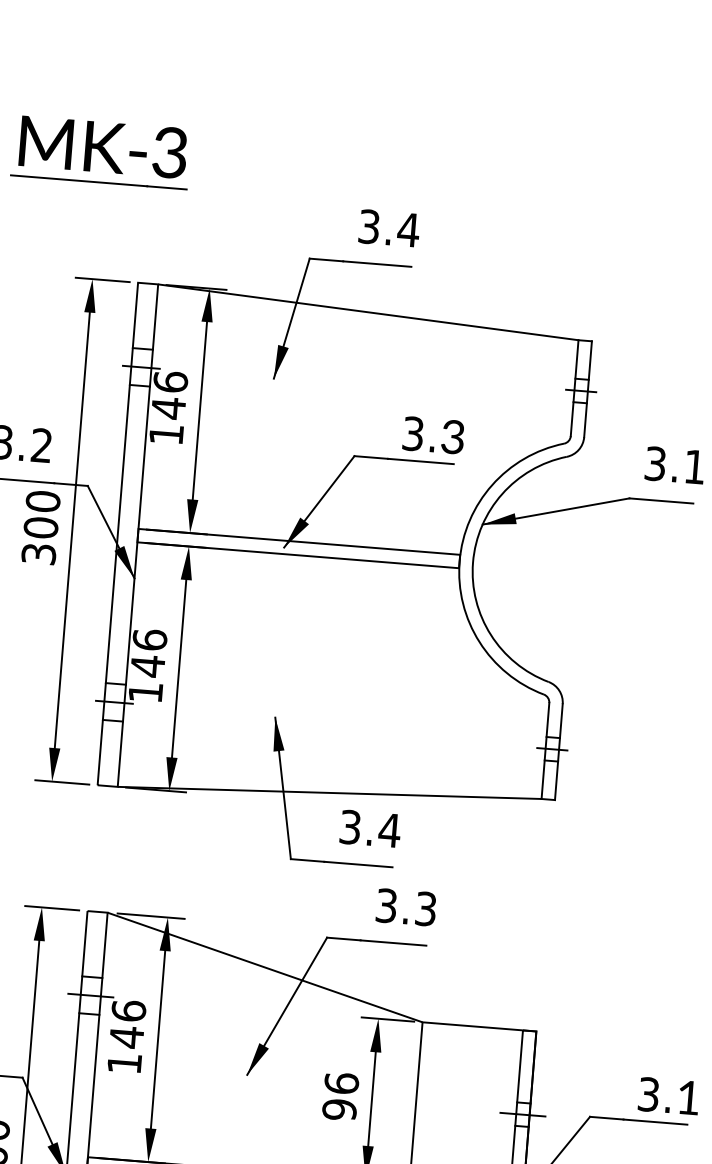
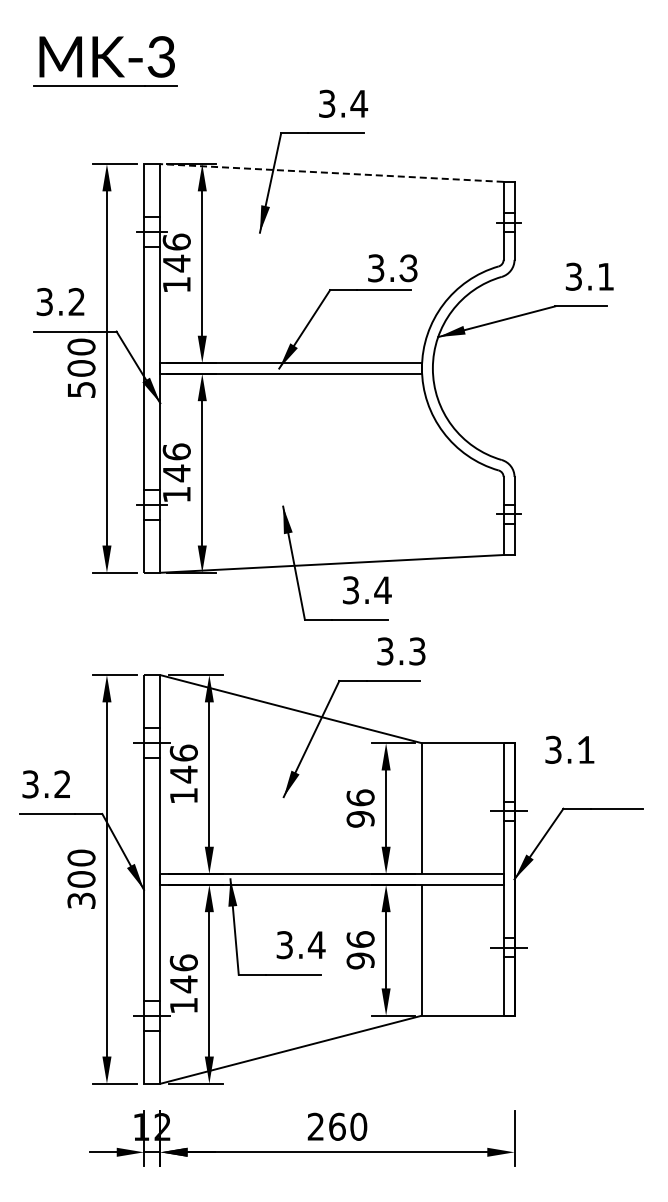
line: (368, 312) -> (332, 173), solid -> dashed
text: (37, 553) -> (80, 389), 300 -> 500
text: (668, 1095) -> (569, 749), moved

